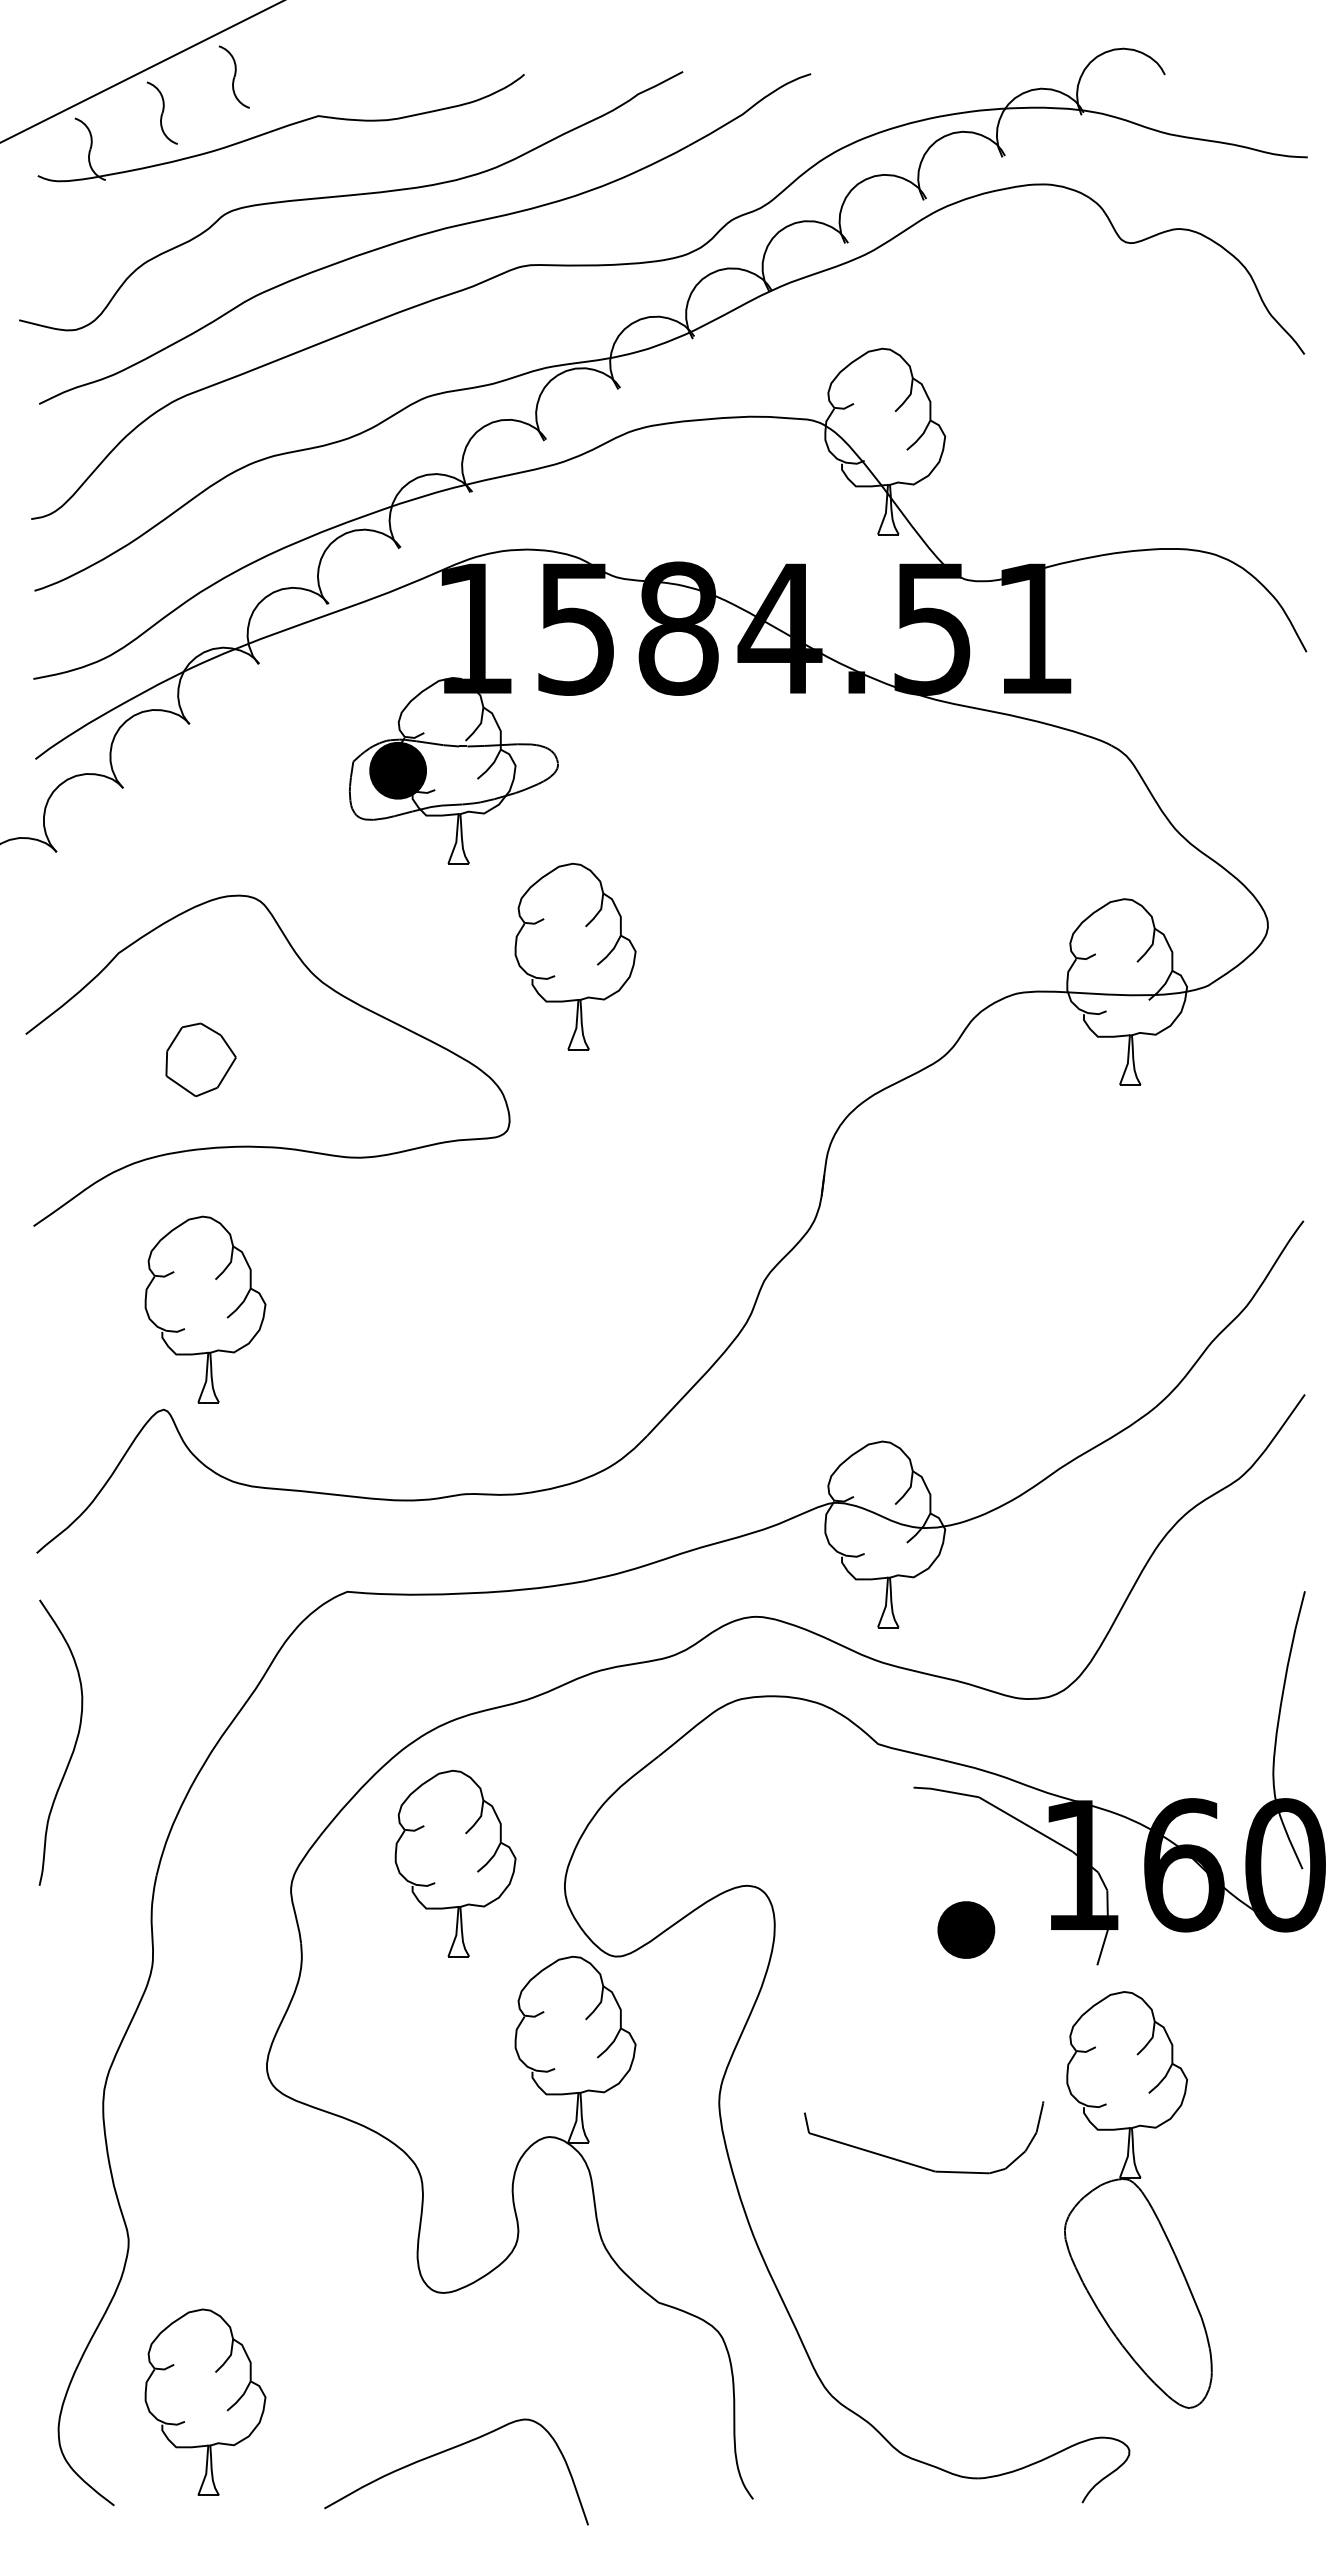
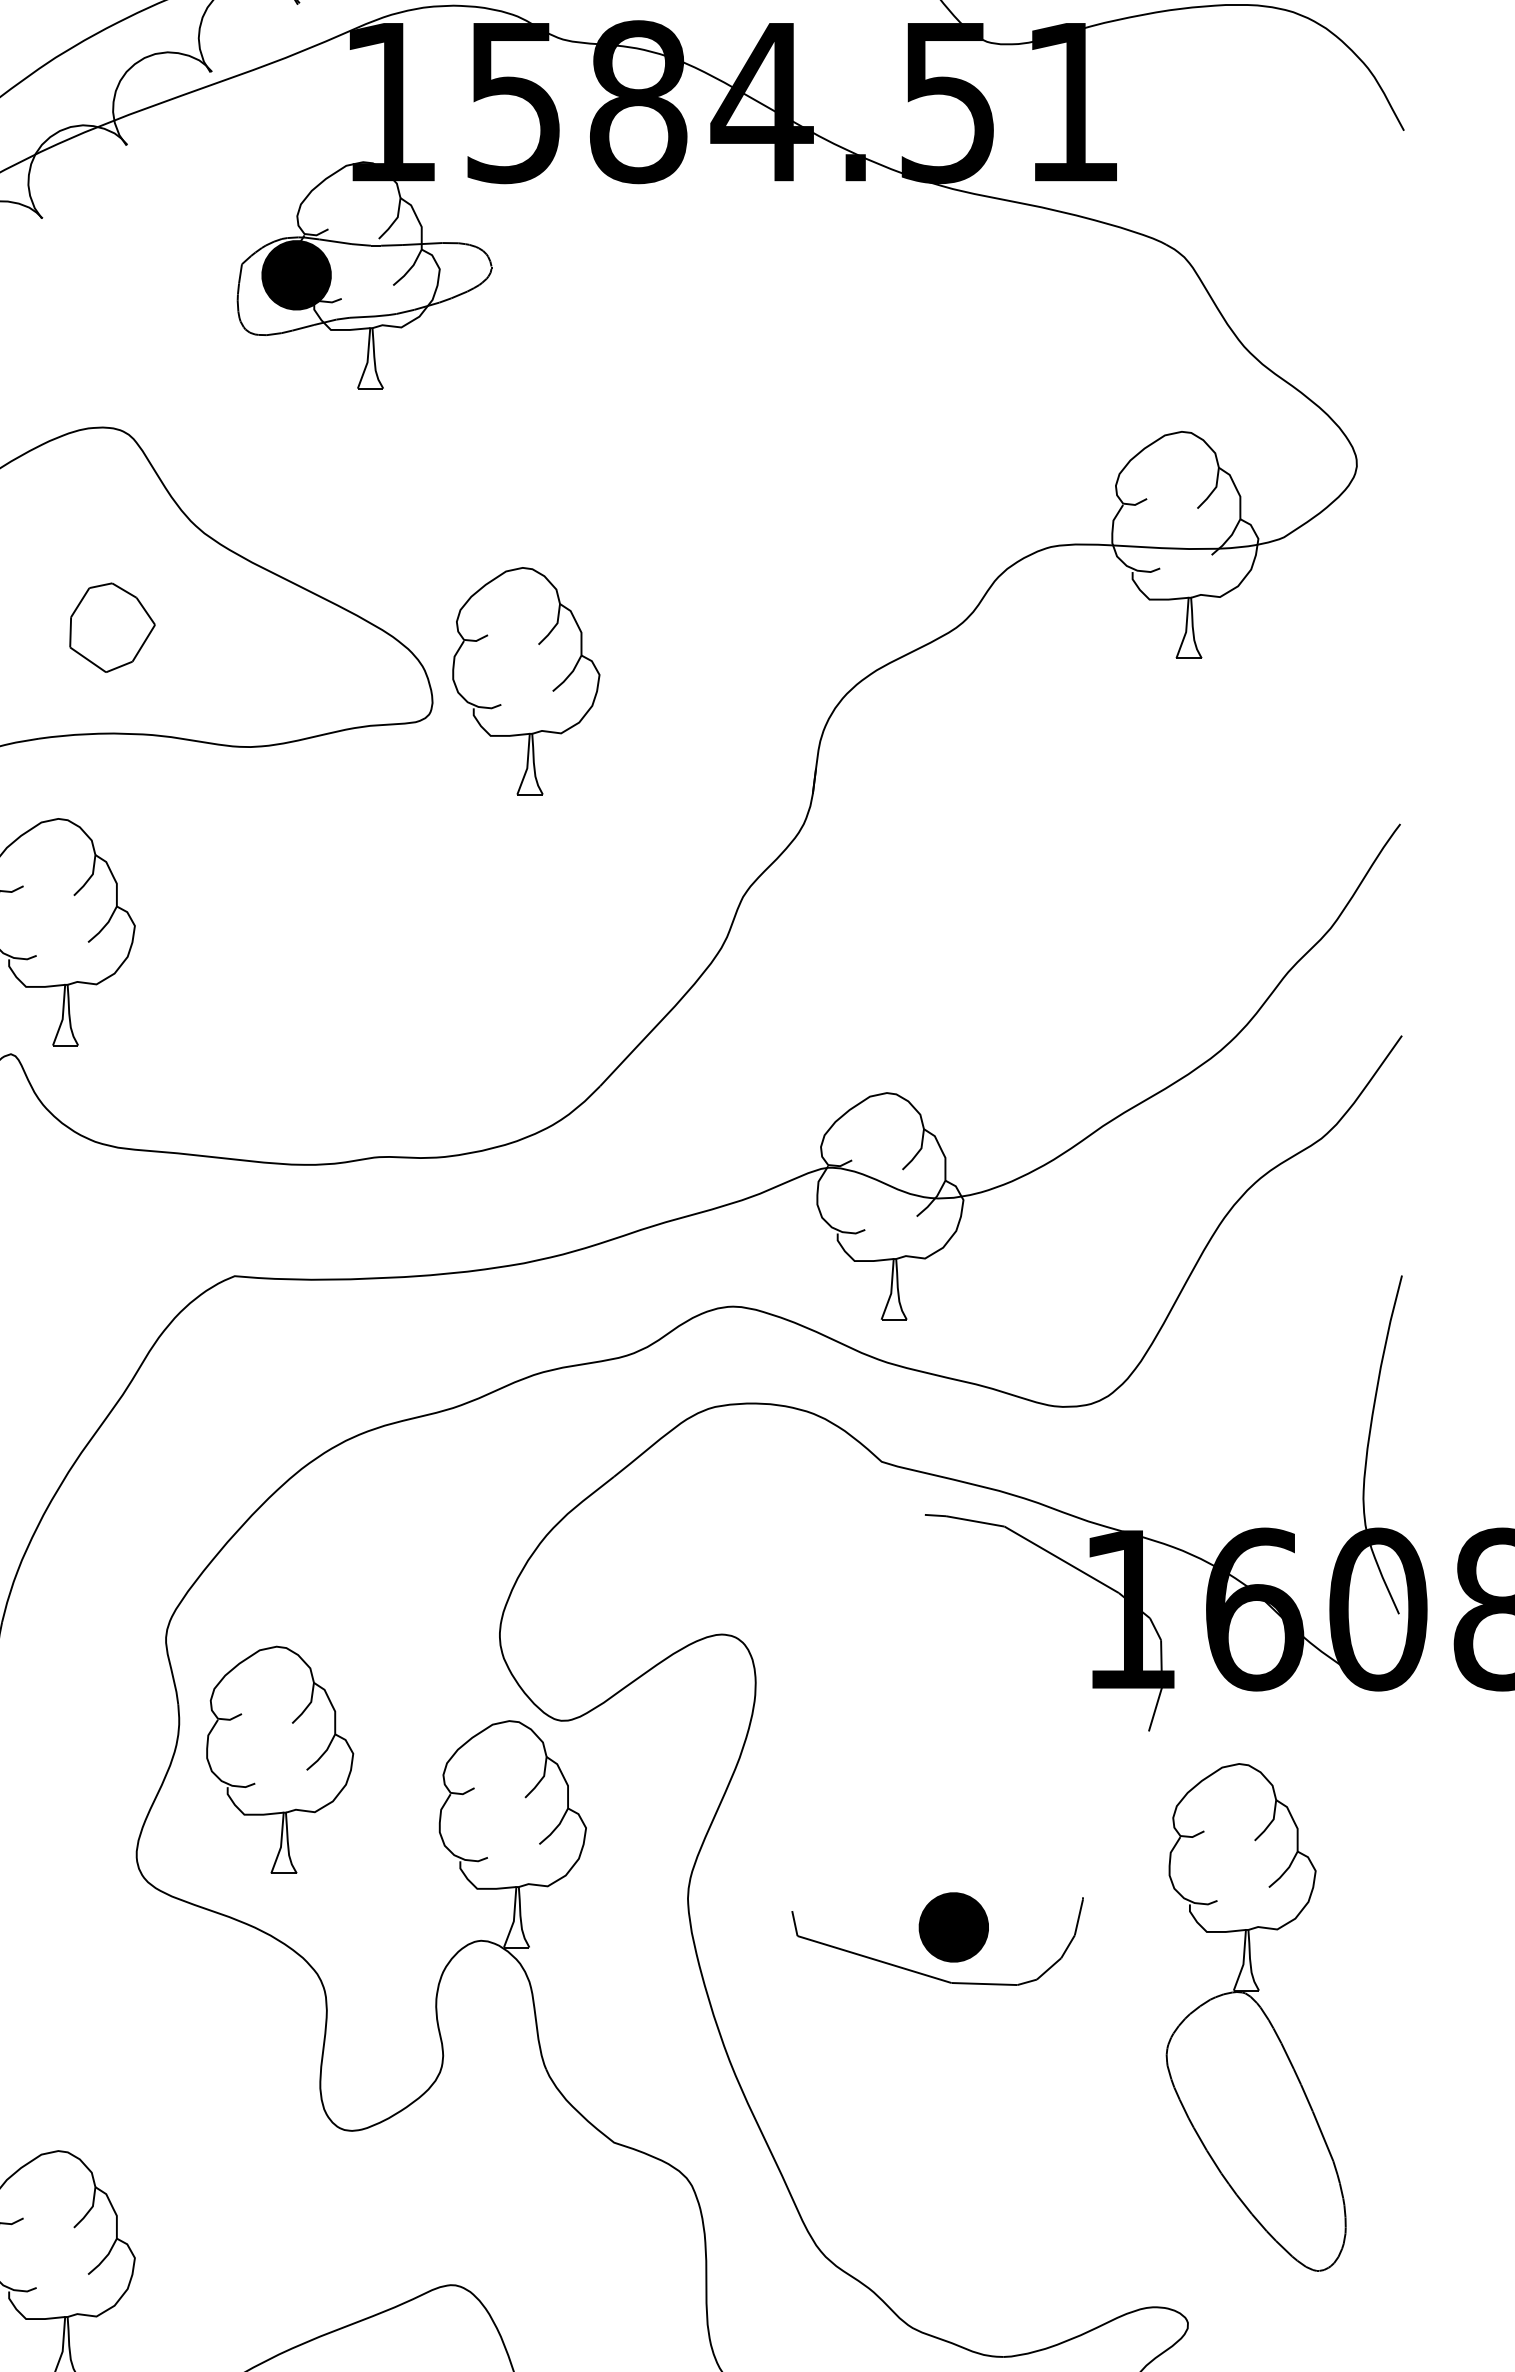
part: (597, 963) -> (553, 689), moved
part: (200, 1059) -> (111, 627), moved
part: (455, 1863) -> (279, 1759), moved
part: (966, 1929) -> (954, 1926), moved
part: (1138, 2199) -> (1256, 2016), moved

